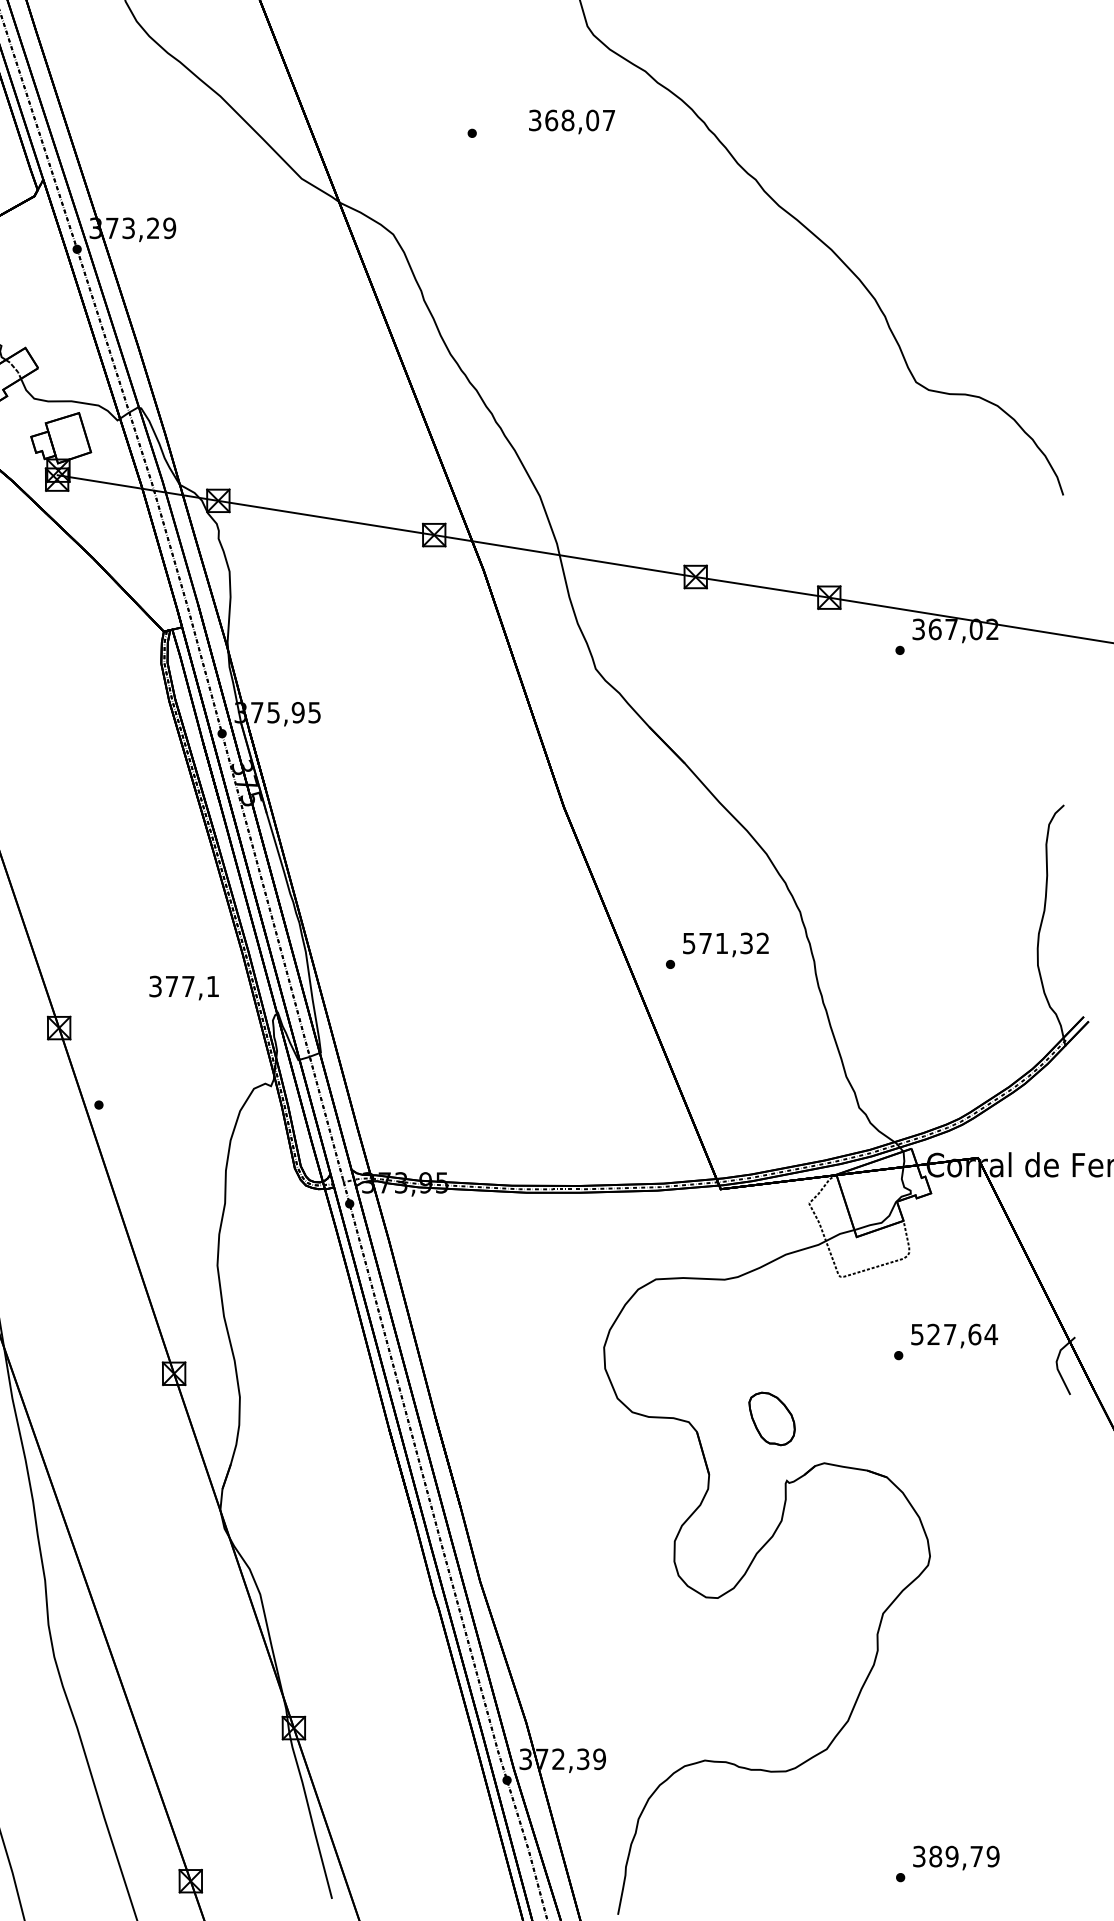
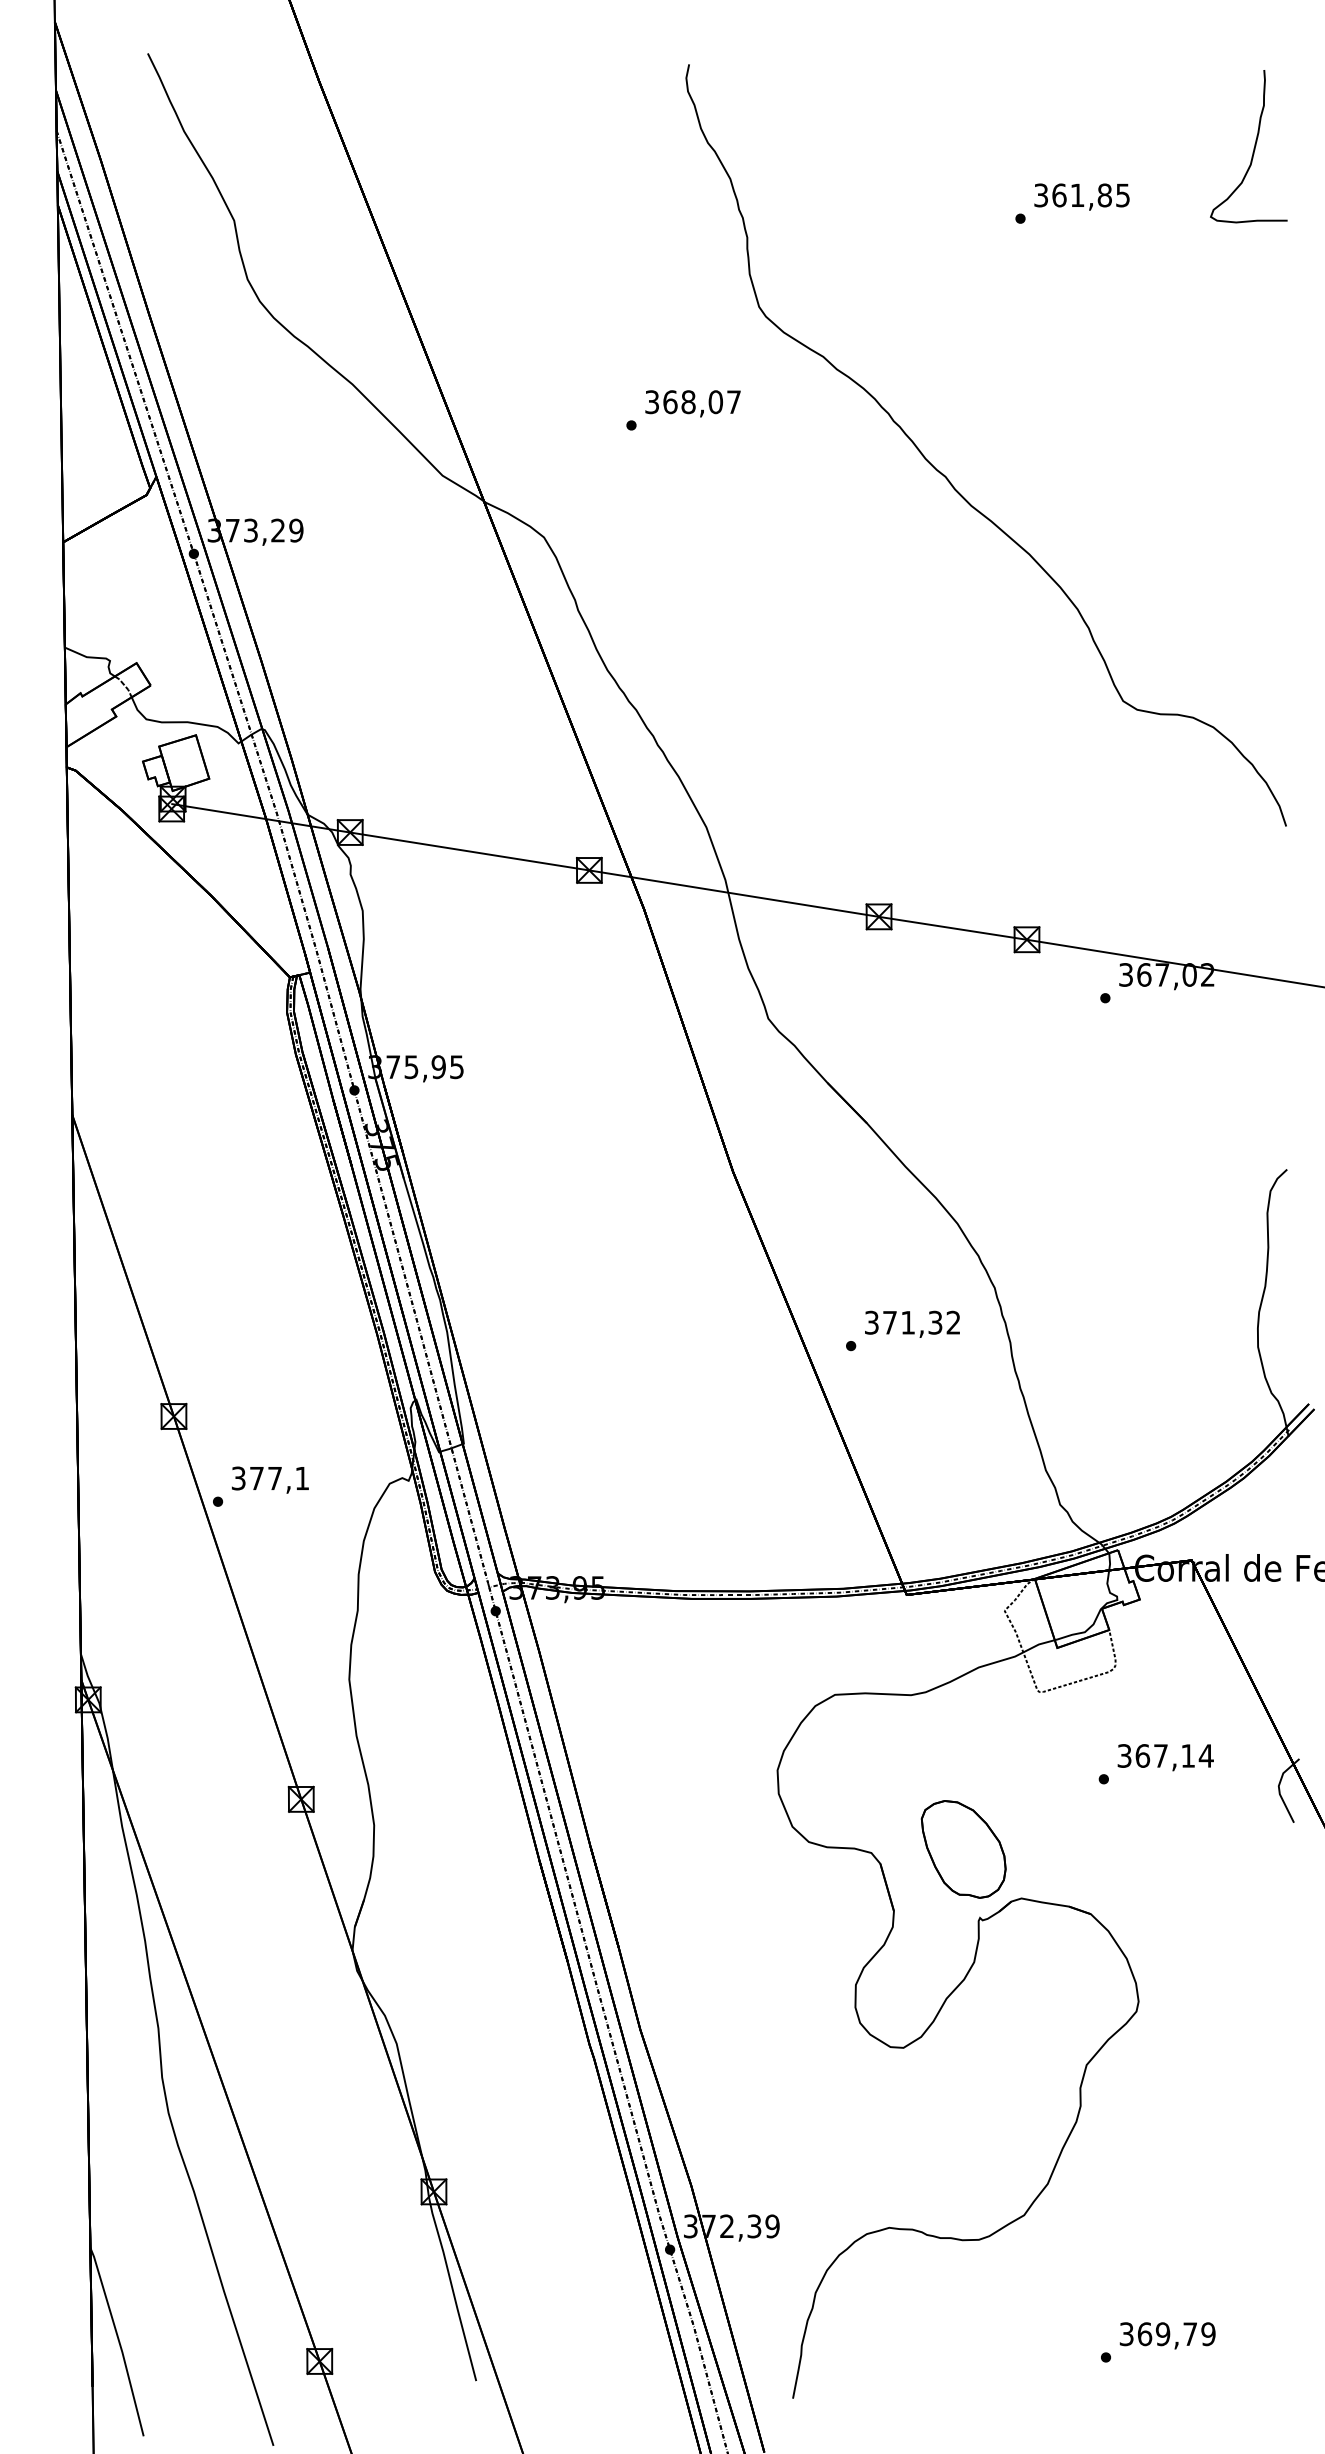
text: (571, 121) -> (692, 403), moved
text: (688, 942) -> (871, 1321), 571,32 -> 371,32
text: (183, 987) -> (269, 1479), moved
text: (946, 1334) -> (1156, 1755), 527,64 -> 367,14
part: (771, 1419) -> (963, 1849), size x1.67
text: (935, 1856) -> (1144, 2334), 389,79 -> 369,79

